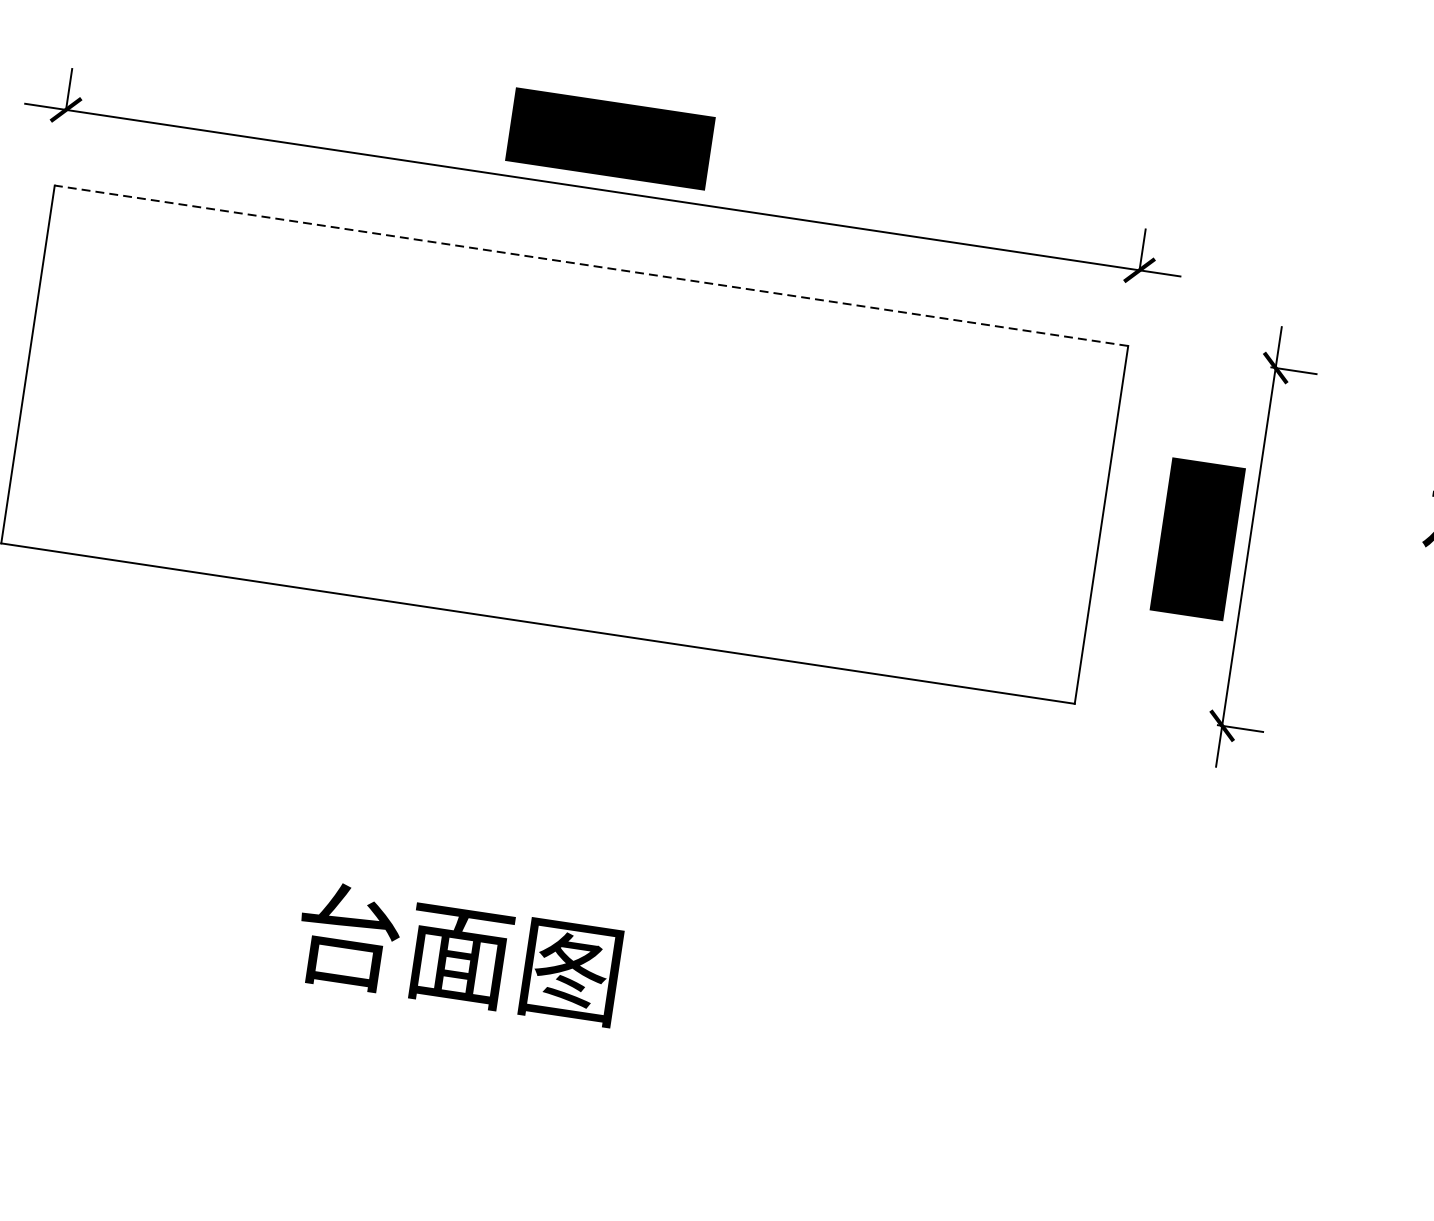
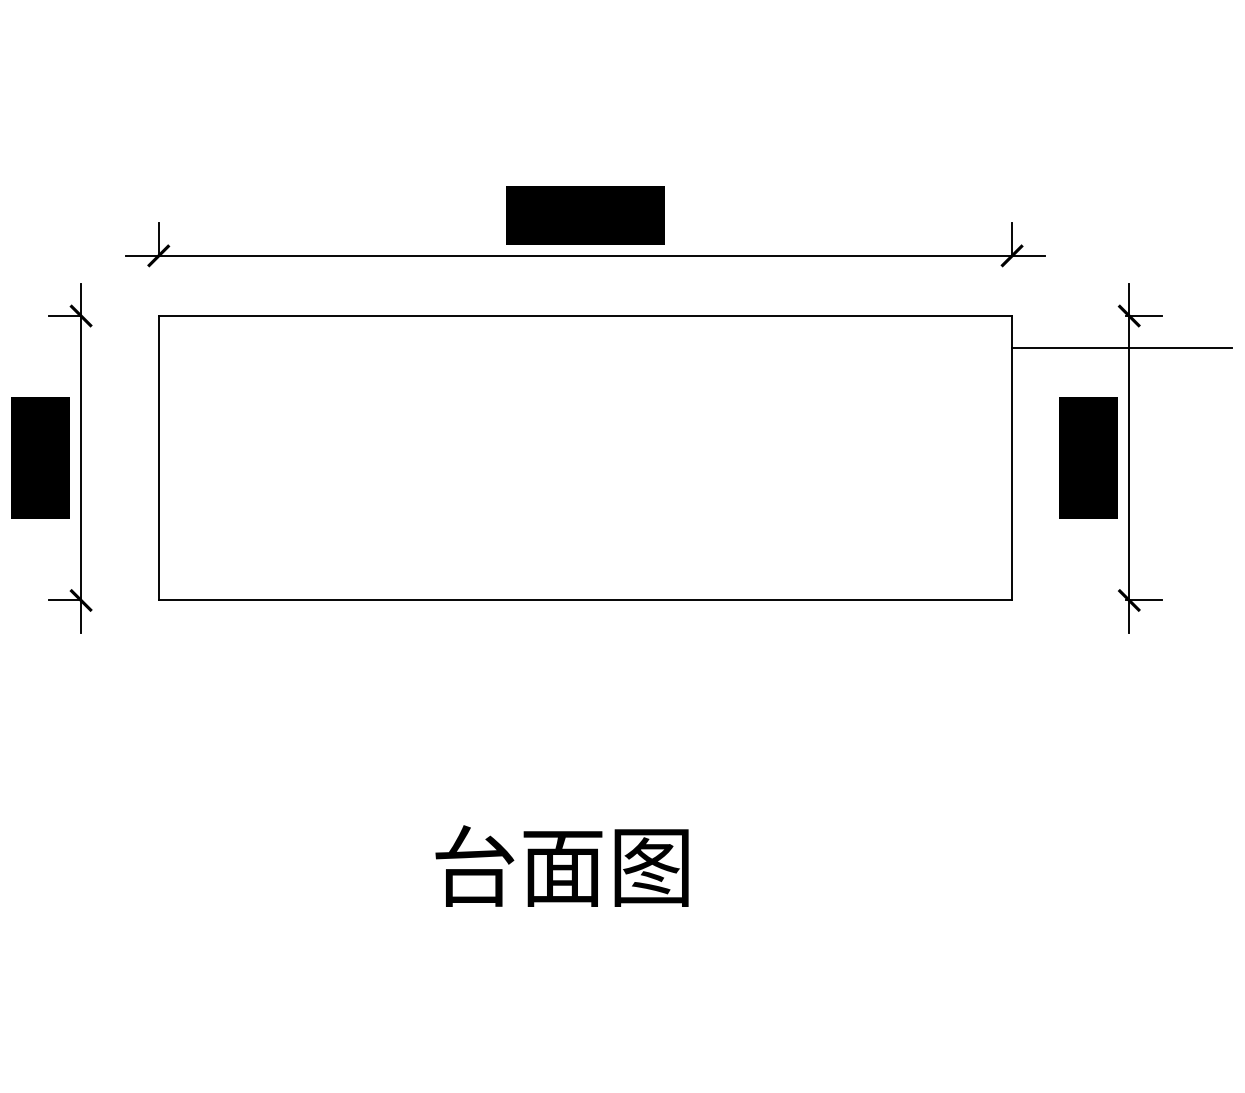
line: (591, 266) -> (585, 316), dashed -> solid
line: (1261, 406) -> (1122, 347), added

